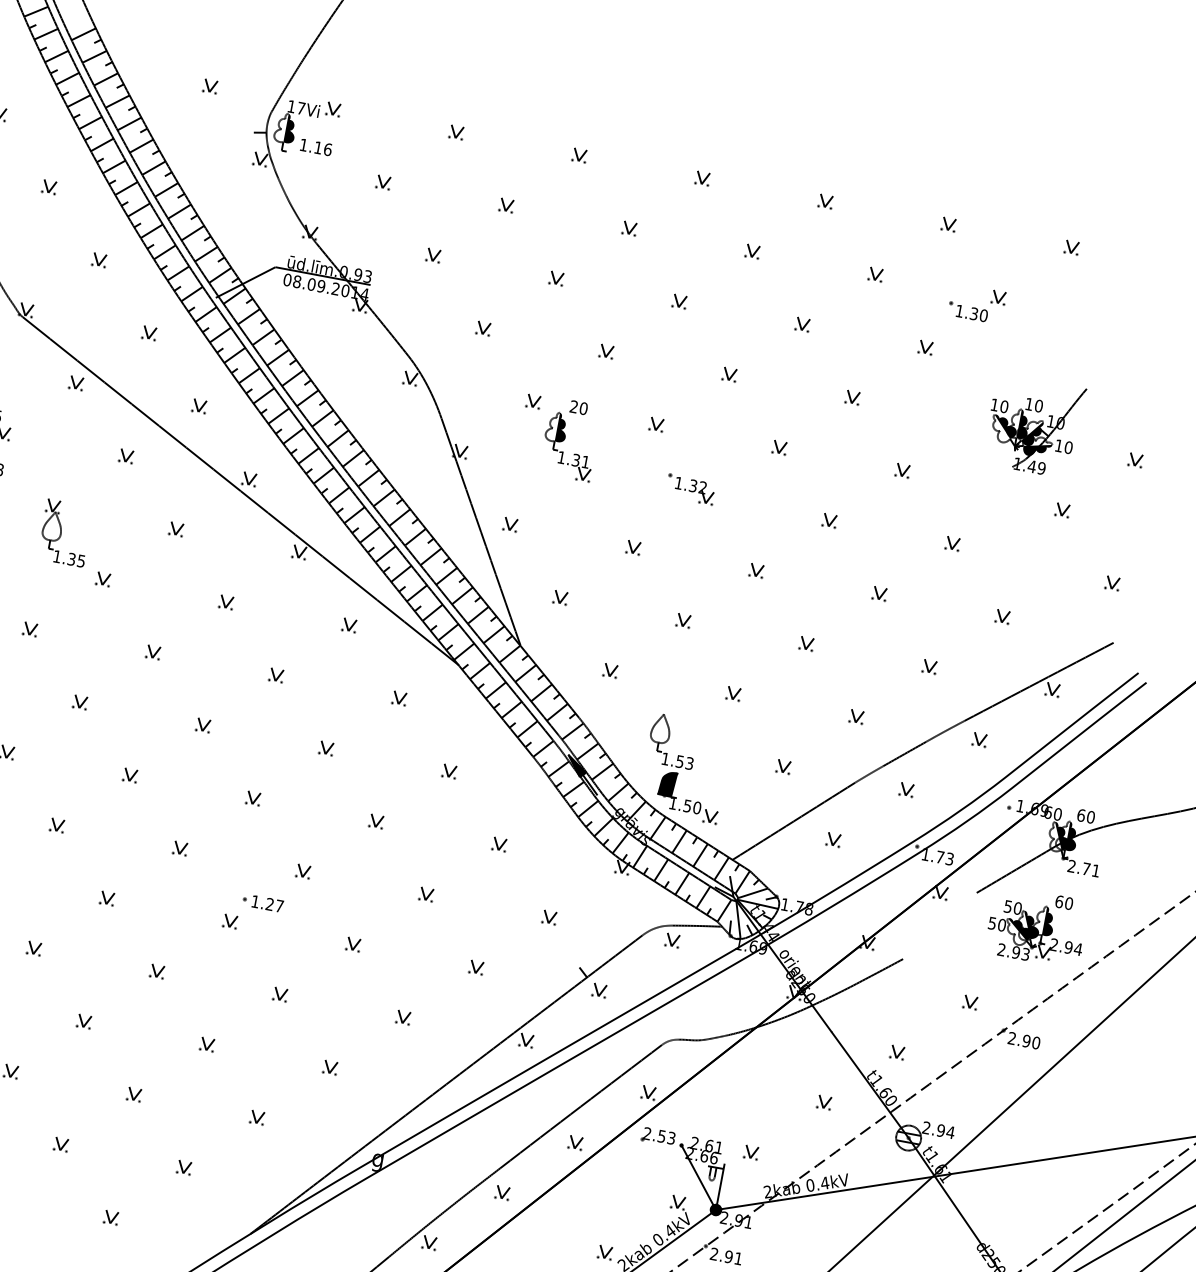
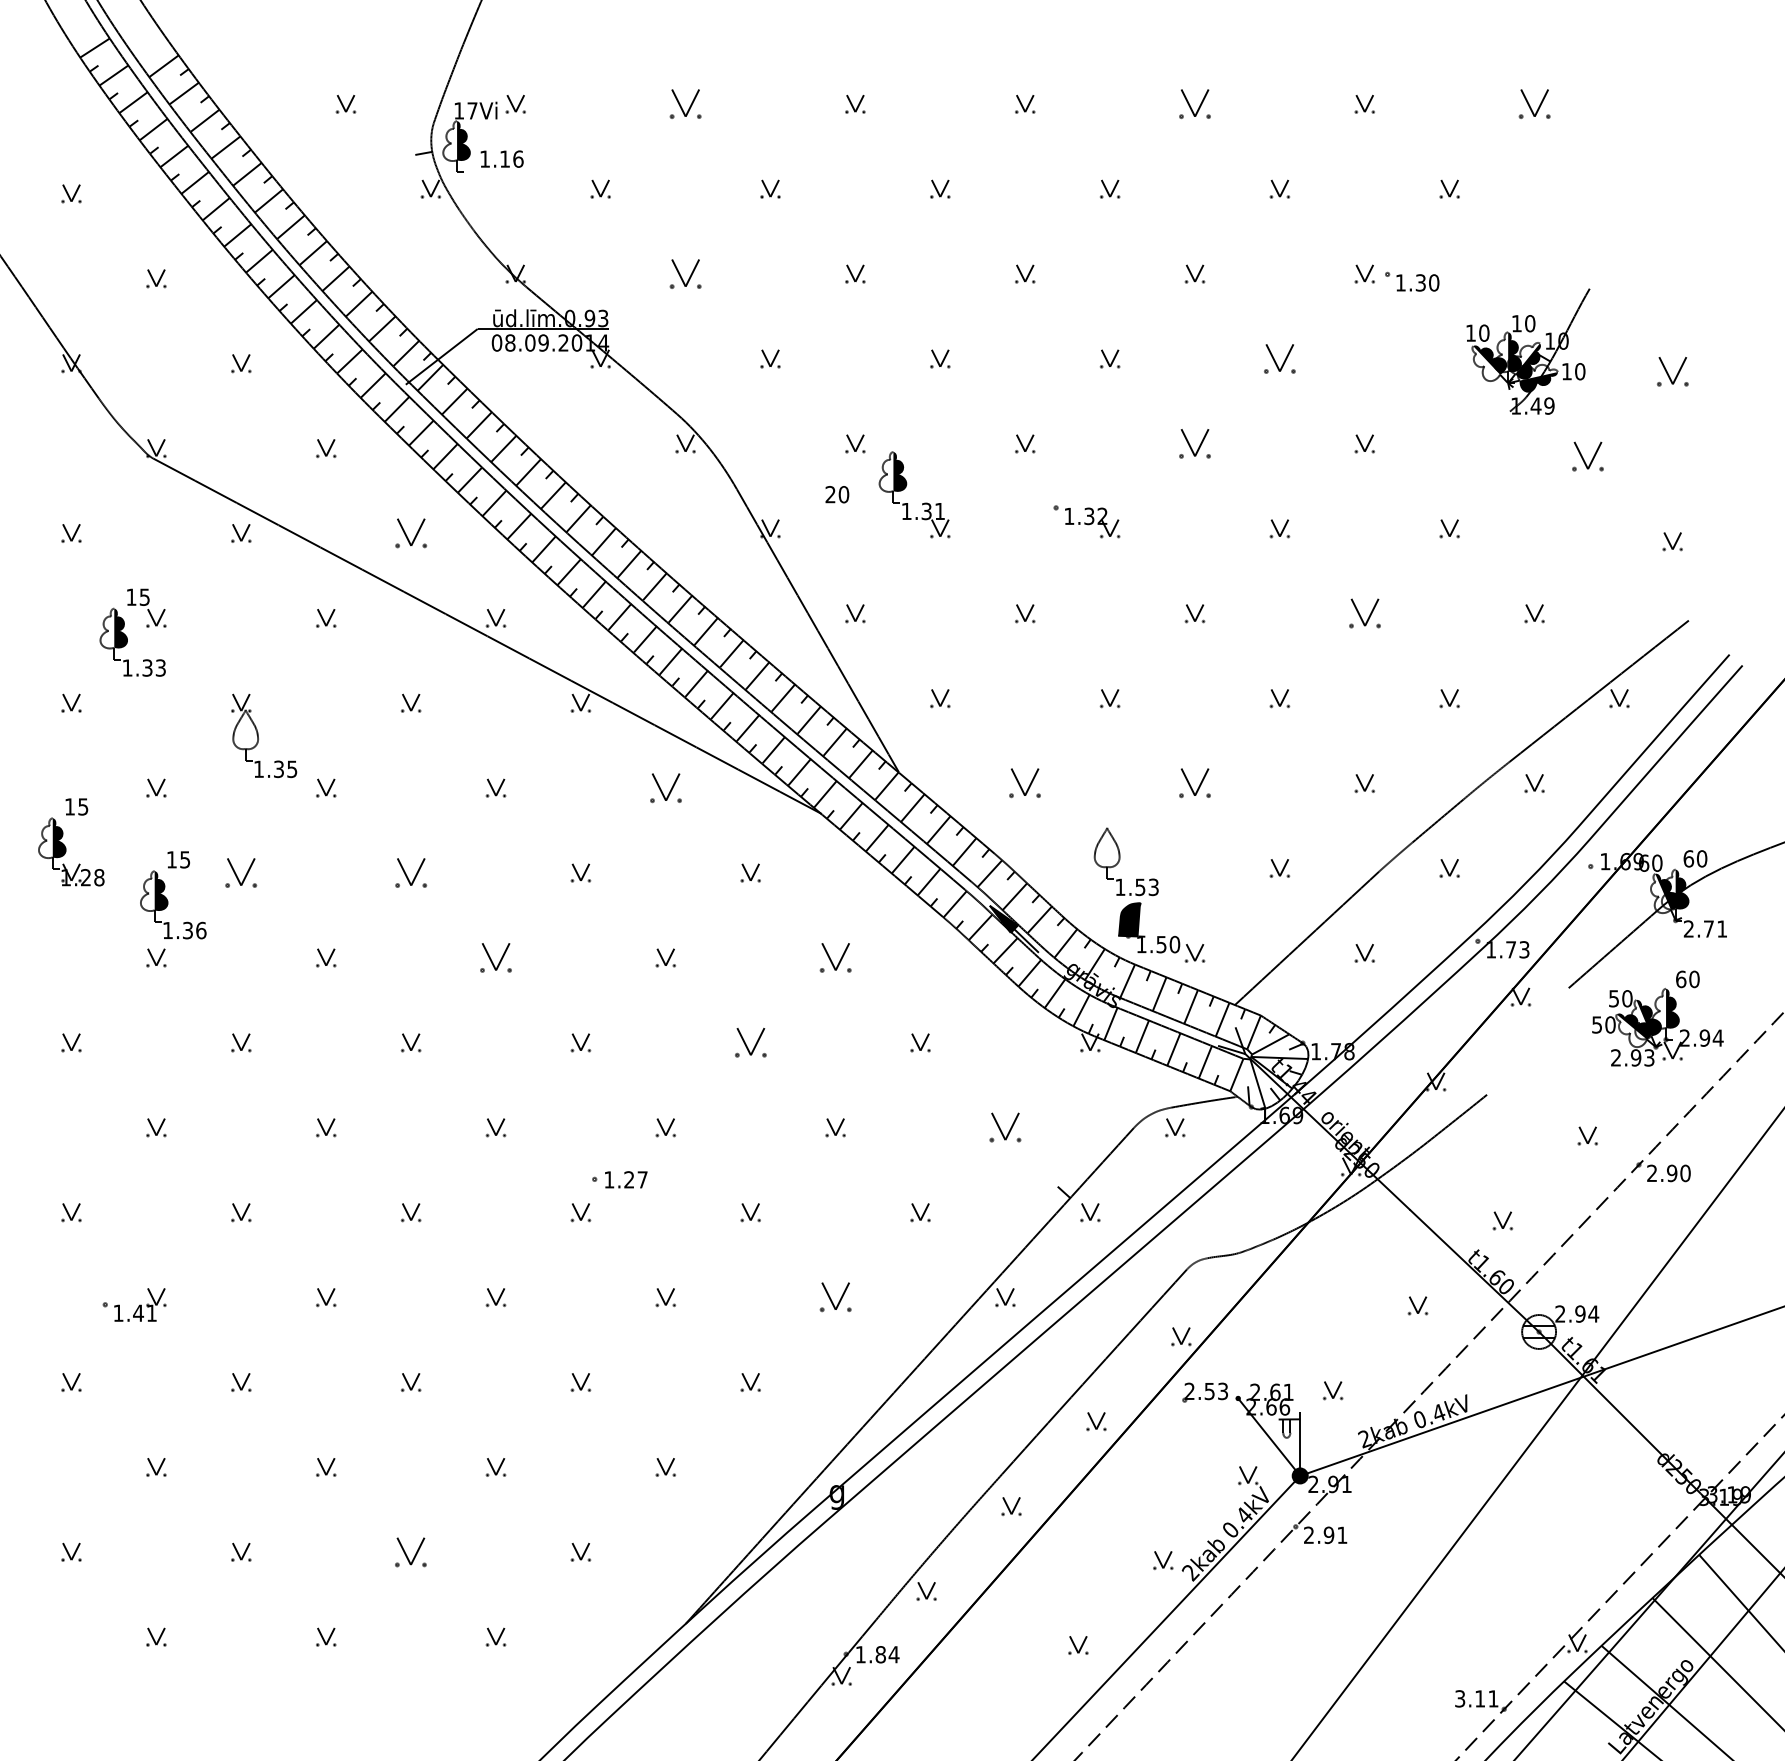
part: (456, 132) -> (685, 104), size x1.6
part: (825, 201) -> (1194, 104), size x1.6
part: (1071, 247) -> (1534, 104), size x1.6
part: (433, 255) -> (685, 273), size x1.6
part: (968, 311) -> (1412, 281), moved
part: (852, 397) -> (1279, 358), size x1.6
part: (199, 406) -> (410, 533), size x1.6
text: (579, 407) -> (837, 494), moved
part: (779, 447) -> (1194, 443), size x1.6
part: (1135, 460) -> (1672, 371), size x1.6
part: (1062, 510) -> (1587, 456), size x1.6
part: (879, 593) -> (1364, 613), size x1.6
part: (349, 624) -> (665, 787), size x1.6
part: (30, 629) -> (241, 872), size x1.6
part: (153, 652) -> (410, 872), size x1.6
part: (610, 670) -> (1025, 783), size x1.6
part: (733, 693) -> (1194, 783), size x1.6
part: (203, 725) -> (495, 957), size x1.6
part: (449, 771) -> (835, 957), size x1.6
part: (376, 821) -> (750, 1042), size x1.6
part: (549, 917) -> (1005, 1127), size x1.6
part: (403, 1017) -> (835, 1297), size x1.6
part: (61, 1144) -> (411, 1551), size x1.6

